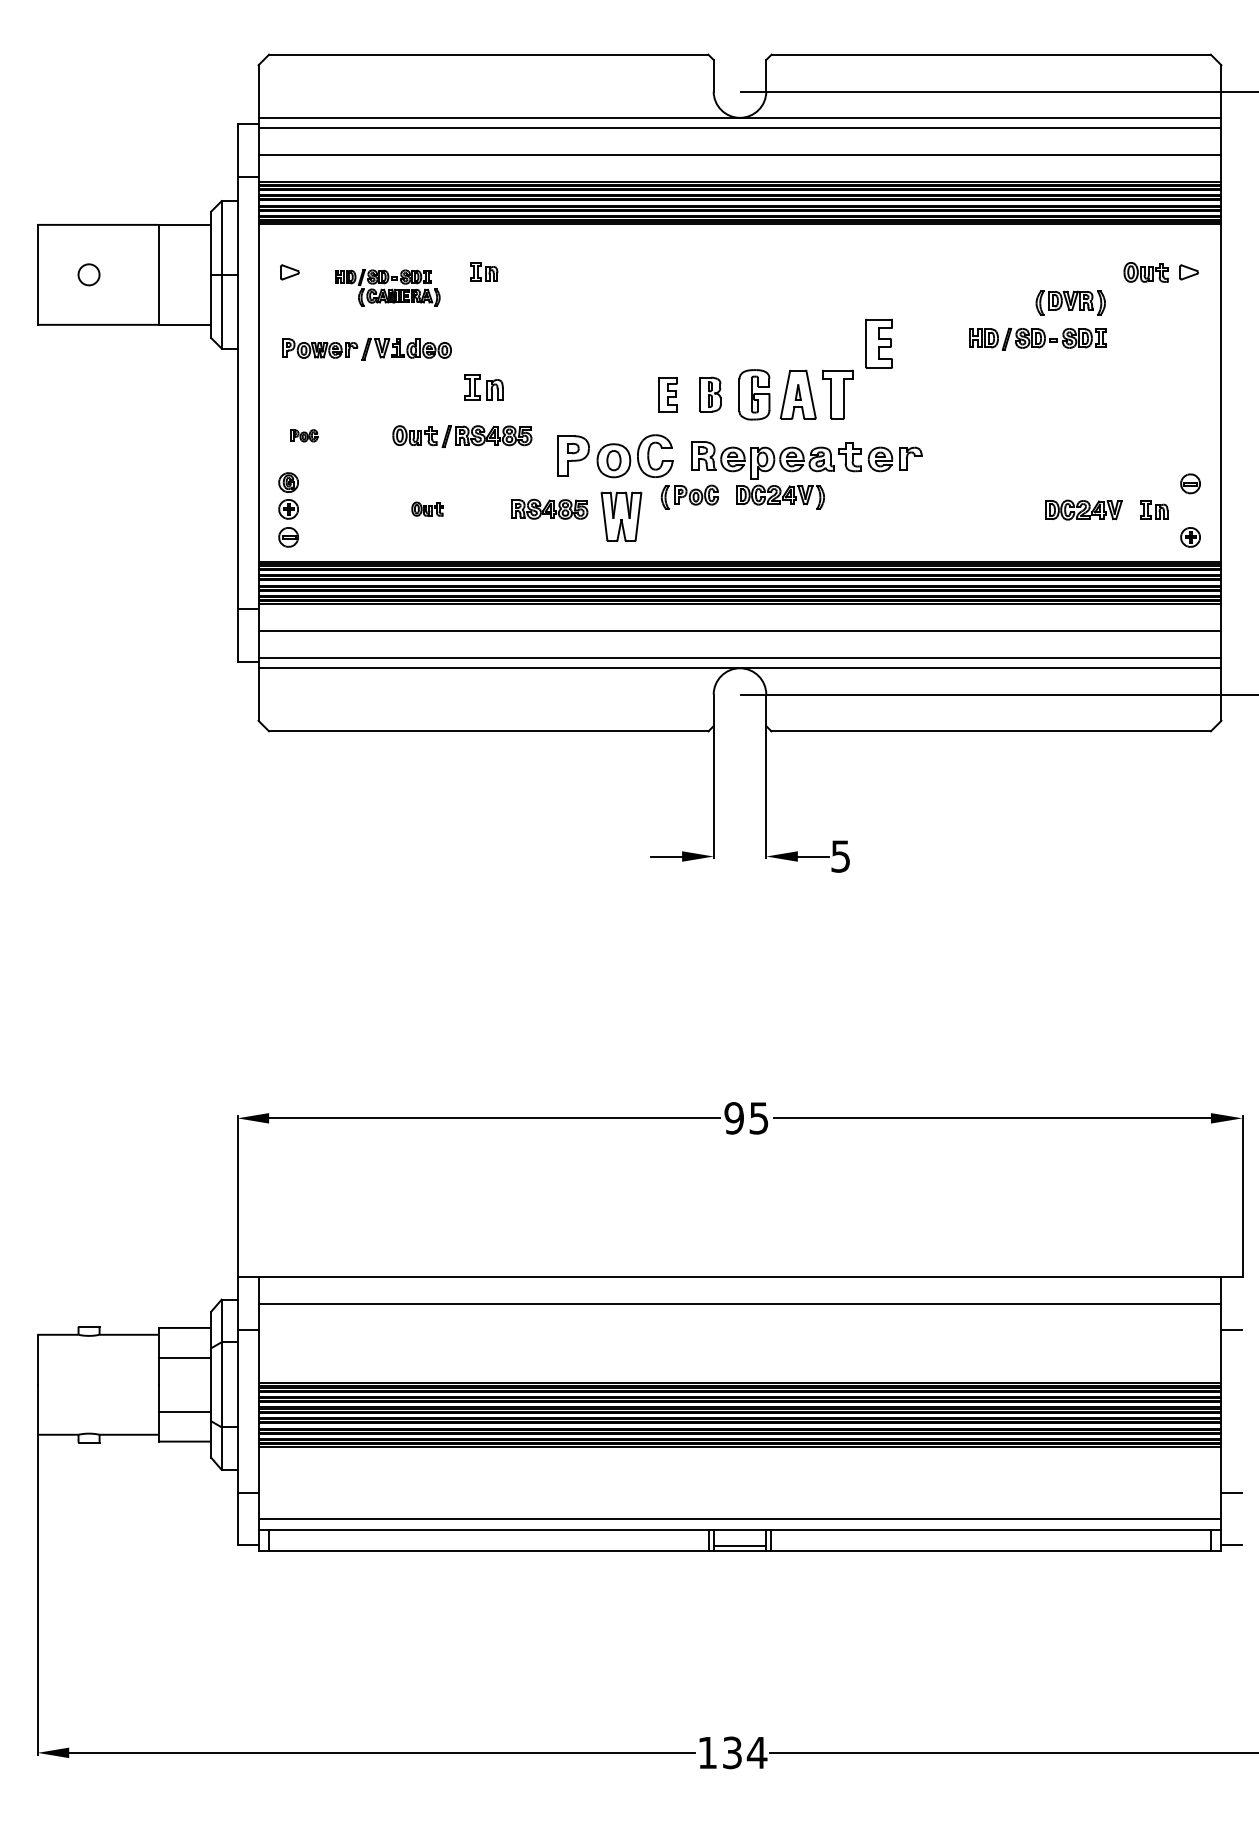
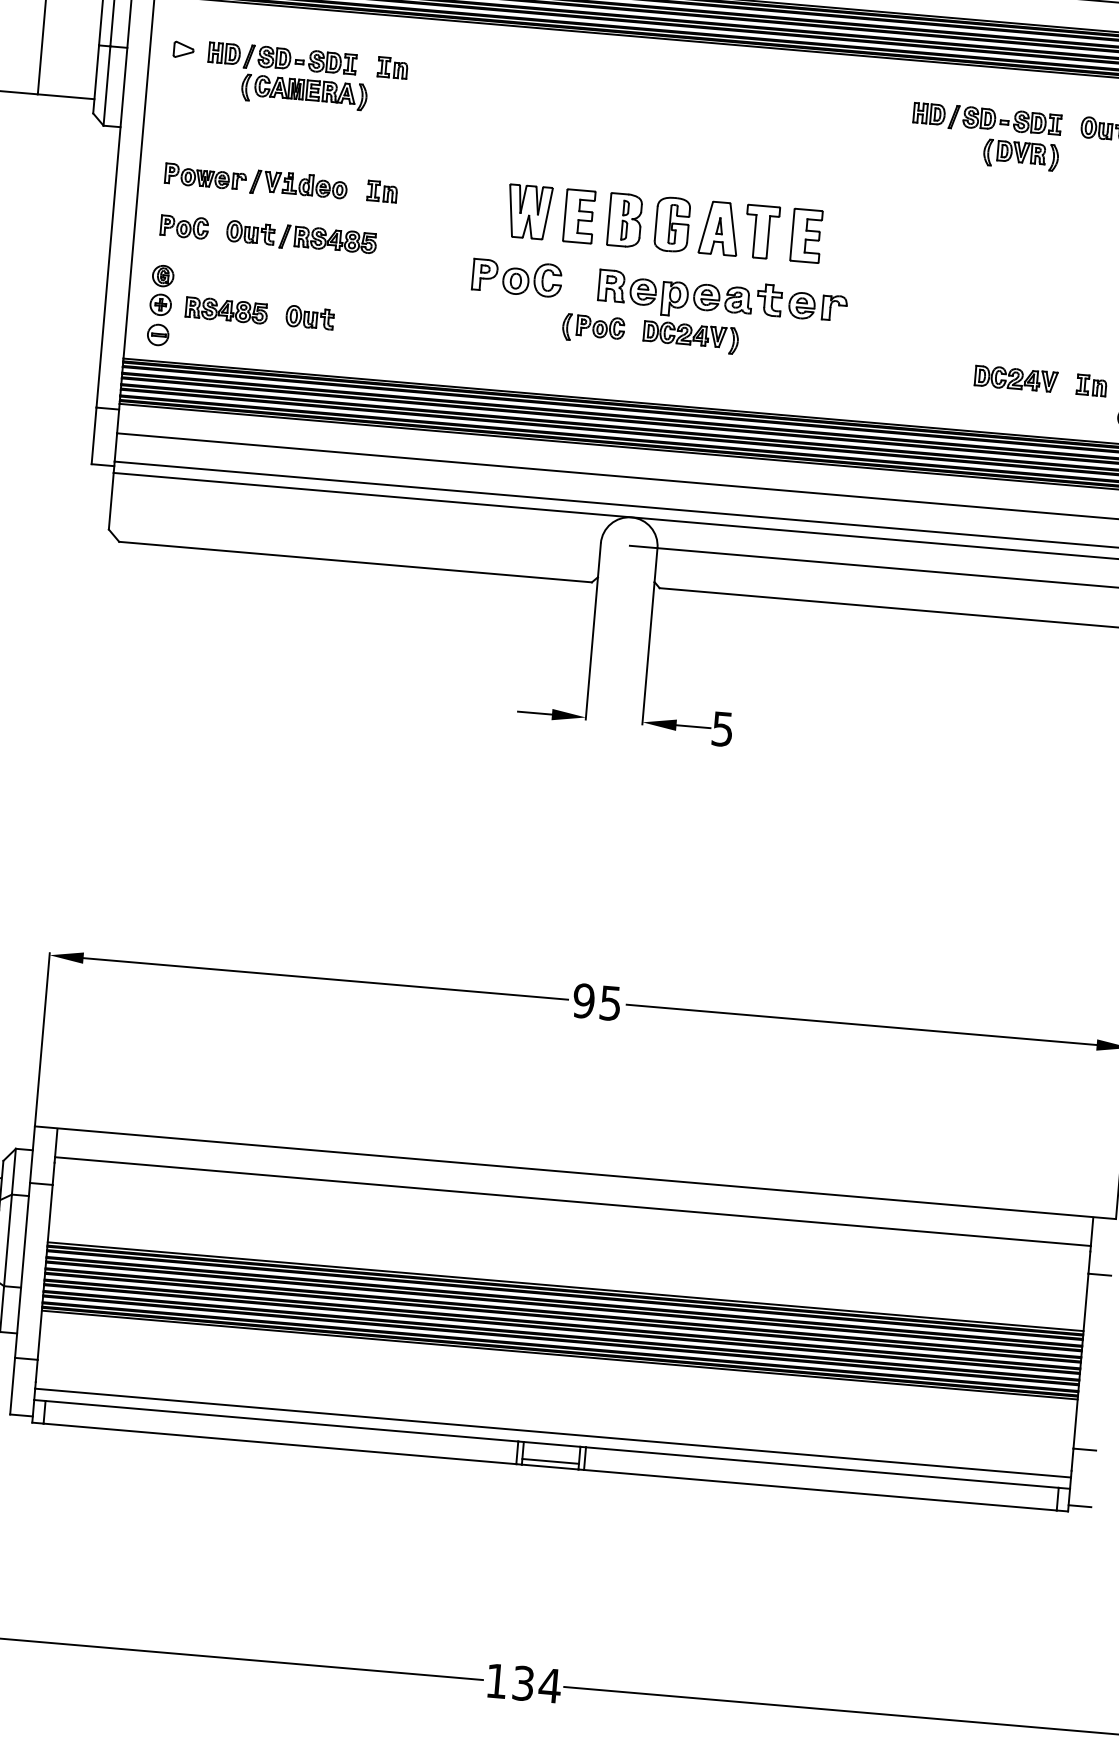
part: (387, 287) -> (287, 75), size x1.43
part: (1037, 338) -> (987, 119), moved
part: (878, 343) -> (805, 235), moved
part: (366, 348) -> (255, 180), moved
part: (484, 386) -> (382, 190), size x0.71
part: (667, 394) -> (578, 216), size x1.43
part: (710, 394) -> (625, 220), size x1.43
part: (304, 435) -> (184, 226), size x1.67
part: (462, 436) -> (301, 237), moved
part: (615, 456) -> (517, 278), size x0.71
part: (427, 508) -> (310, 316), size x1.43
part: (549, 508) -> (226, 309), moved
part: (621, 516) -> (529, 211), moved

